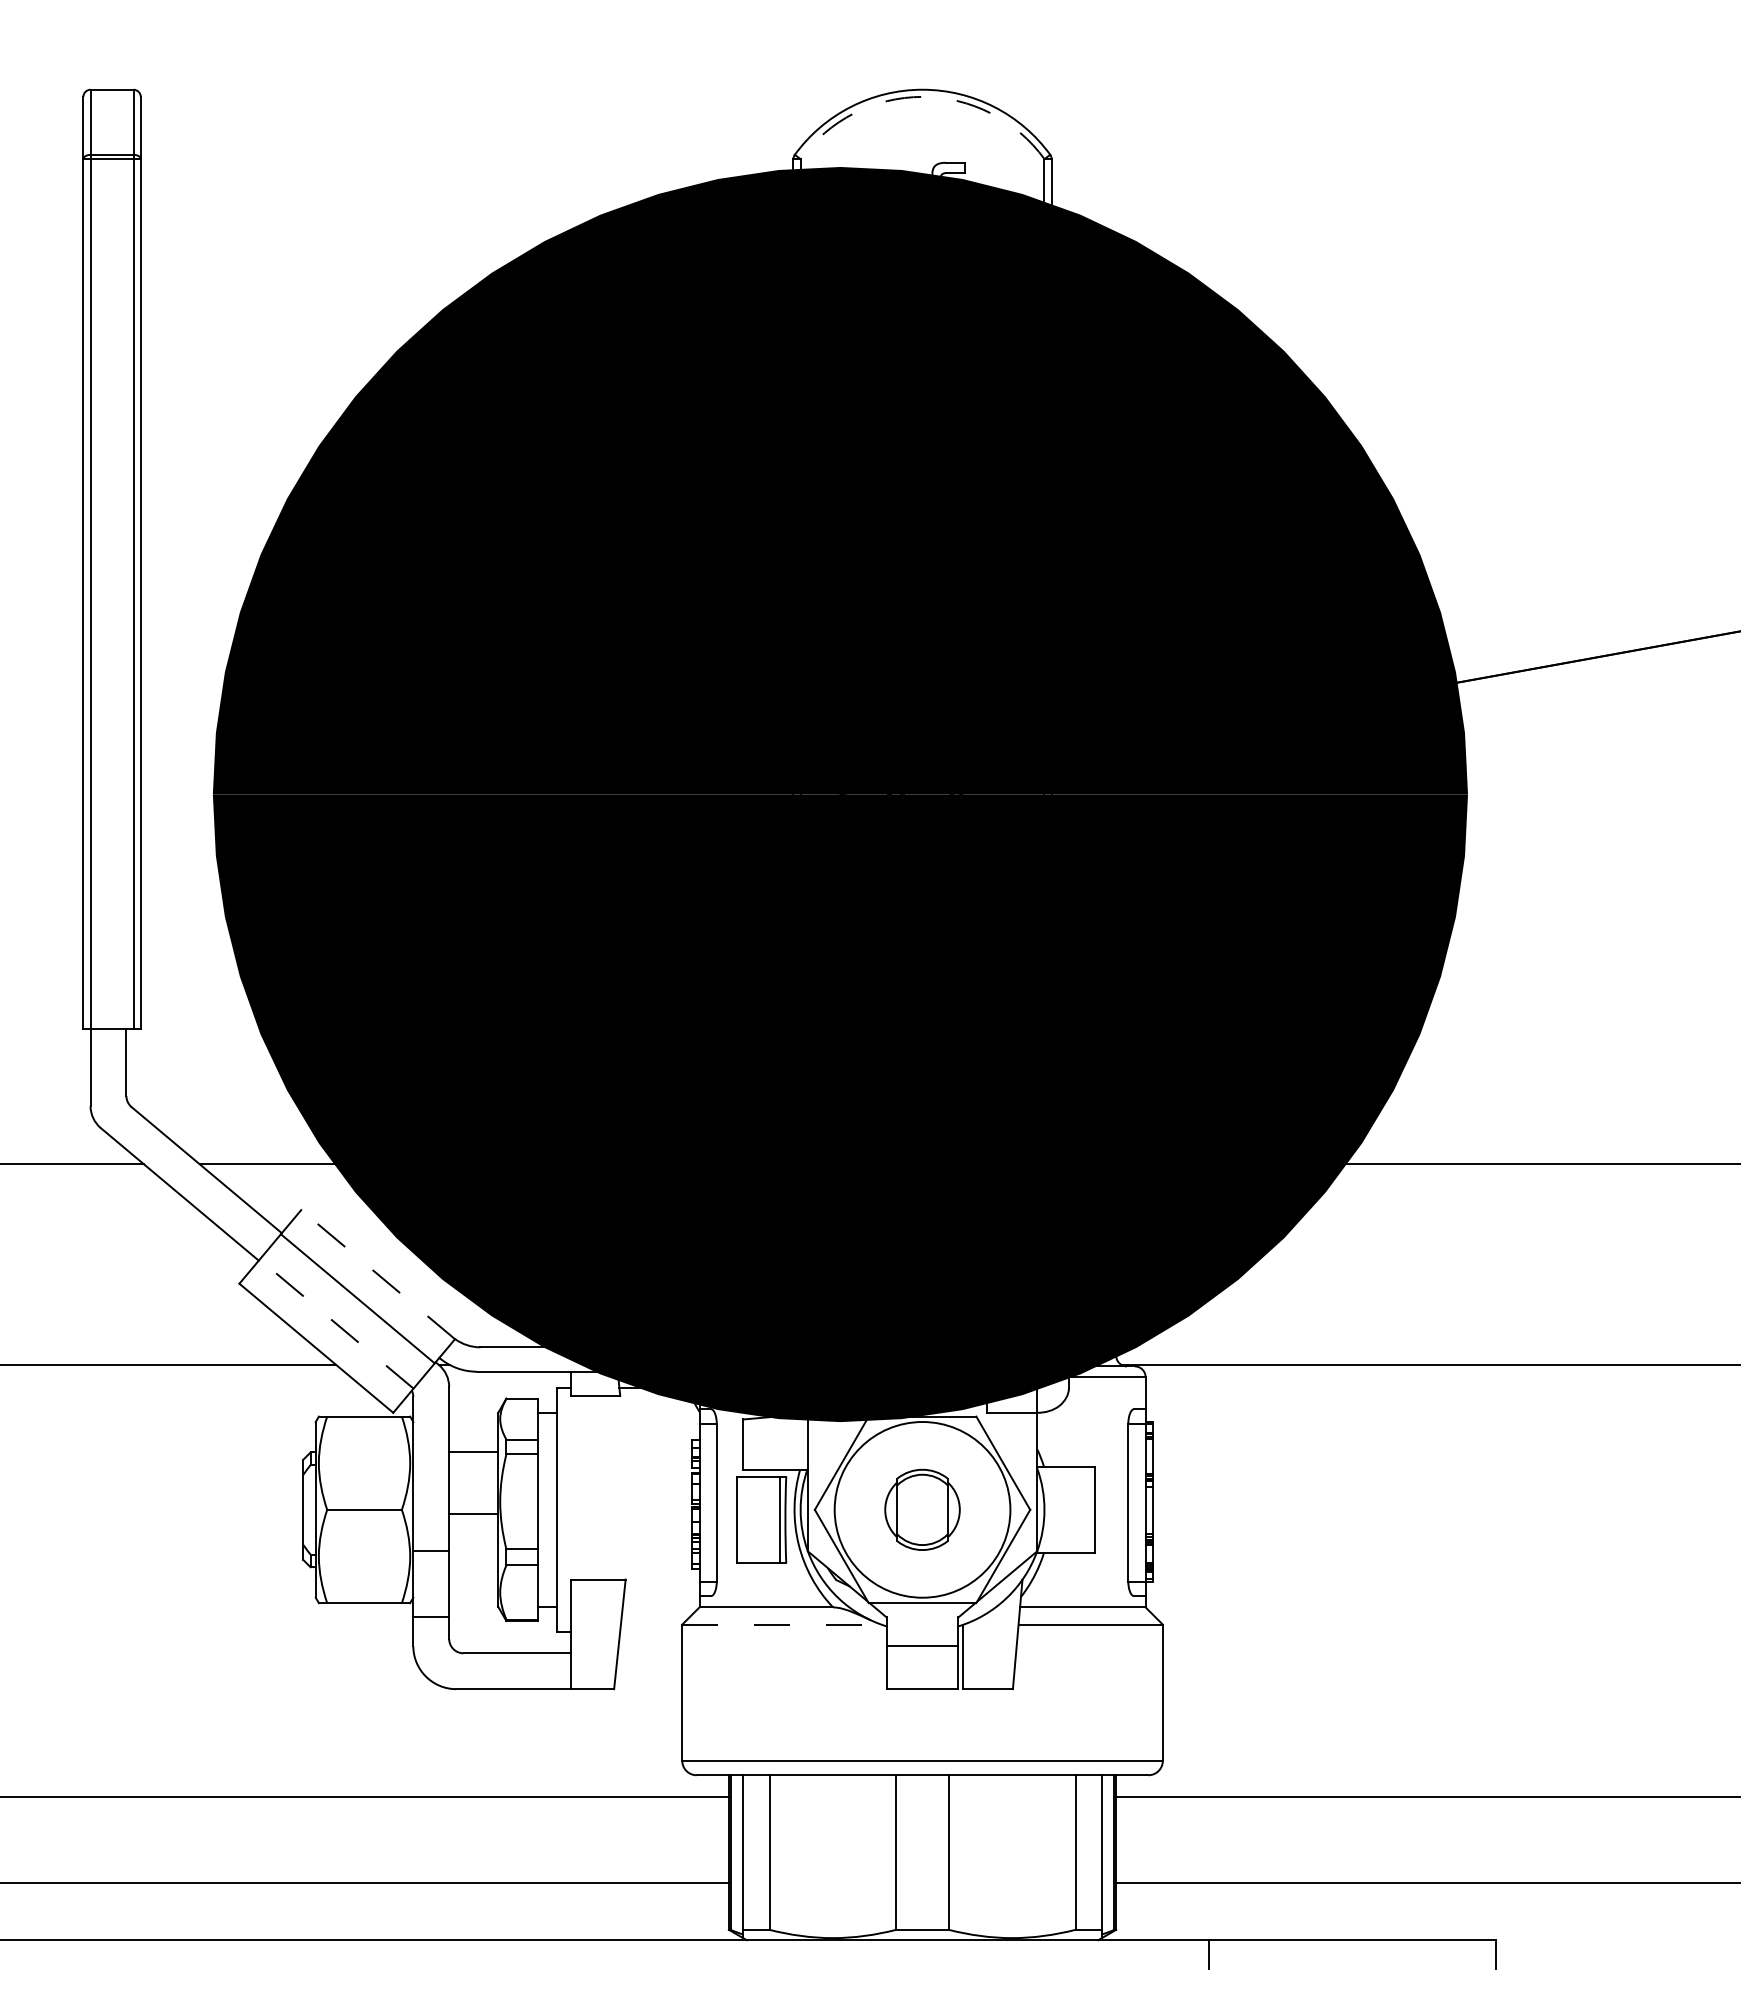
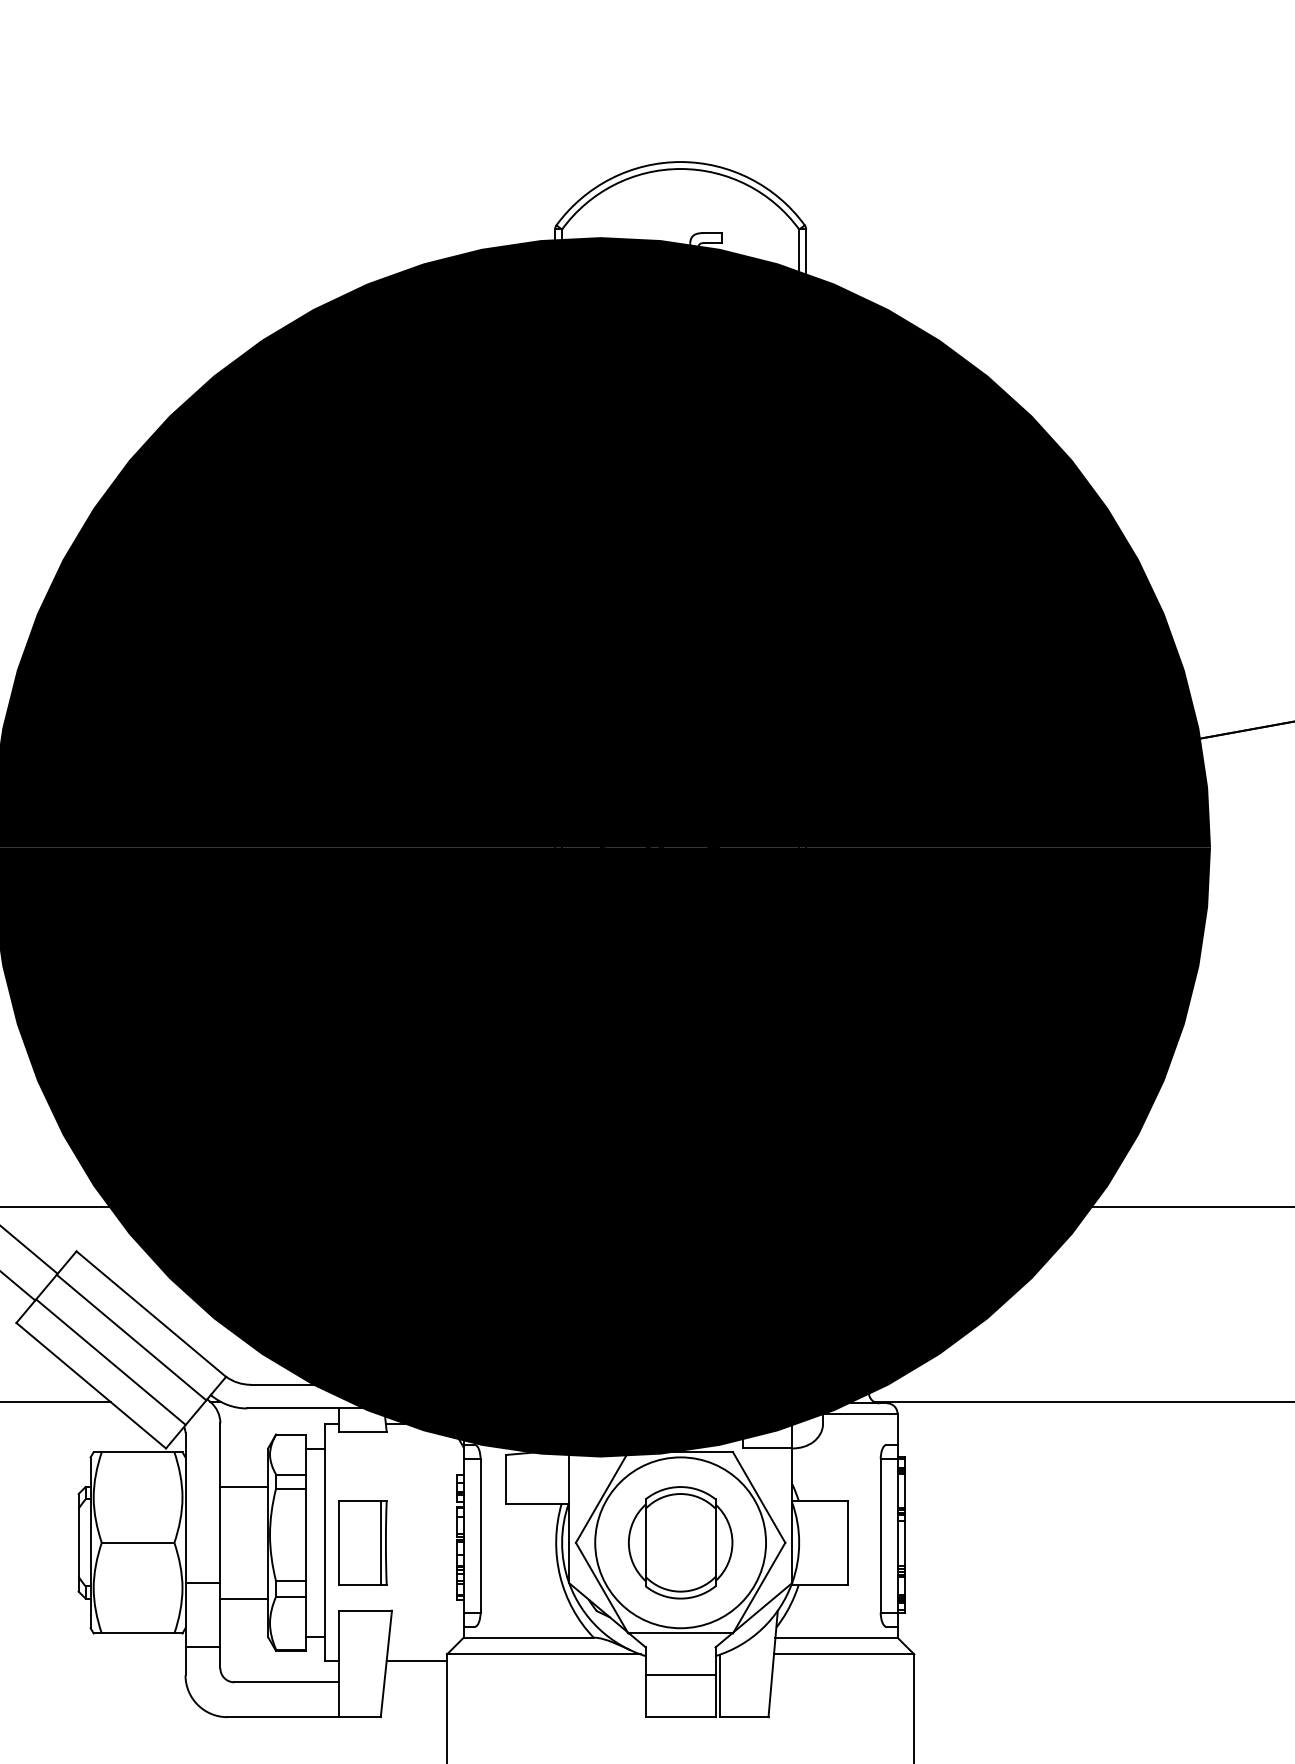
arc: (922, 96) -> (680, 168), dashed -> solid
line: (377, 1274) -> (150, 1313), dashed -> solid
line: (336, 1323) -> (110, 1361), dashed -> solid
part: (922, 1509) -> (680, 1542), size x1.43
line: (473, 1514) -> (244, 1598), moved
part: (761, 1519) -> (362, 1542), moved
line: (781, 1624) -> (543, 1654), dashed -> solid
line: (651, 1631) -> (417, 1661), added

